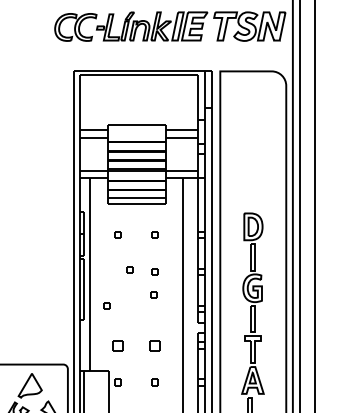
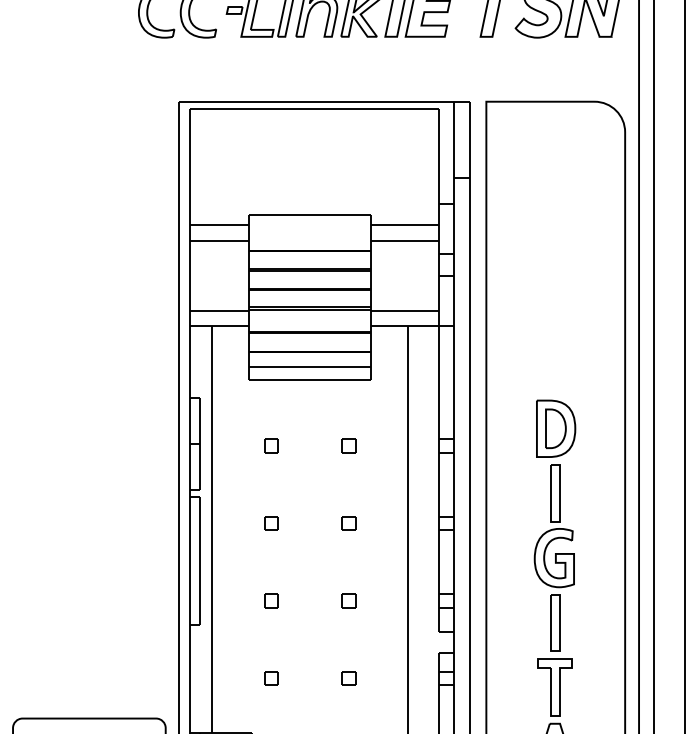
part: (129, 269) -> (270, 522), moved
part: (153, 294) -> (347, 600), moved
part: (106, 305) -> (270, 600), moved
part: (117, 345) -> (270, 678), size x0.62
part: (154, 345) -> (347, 678), size x0.62

